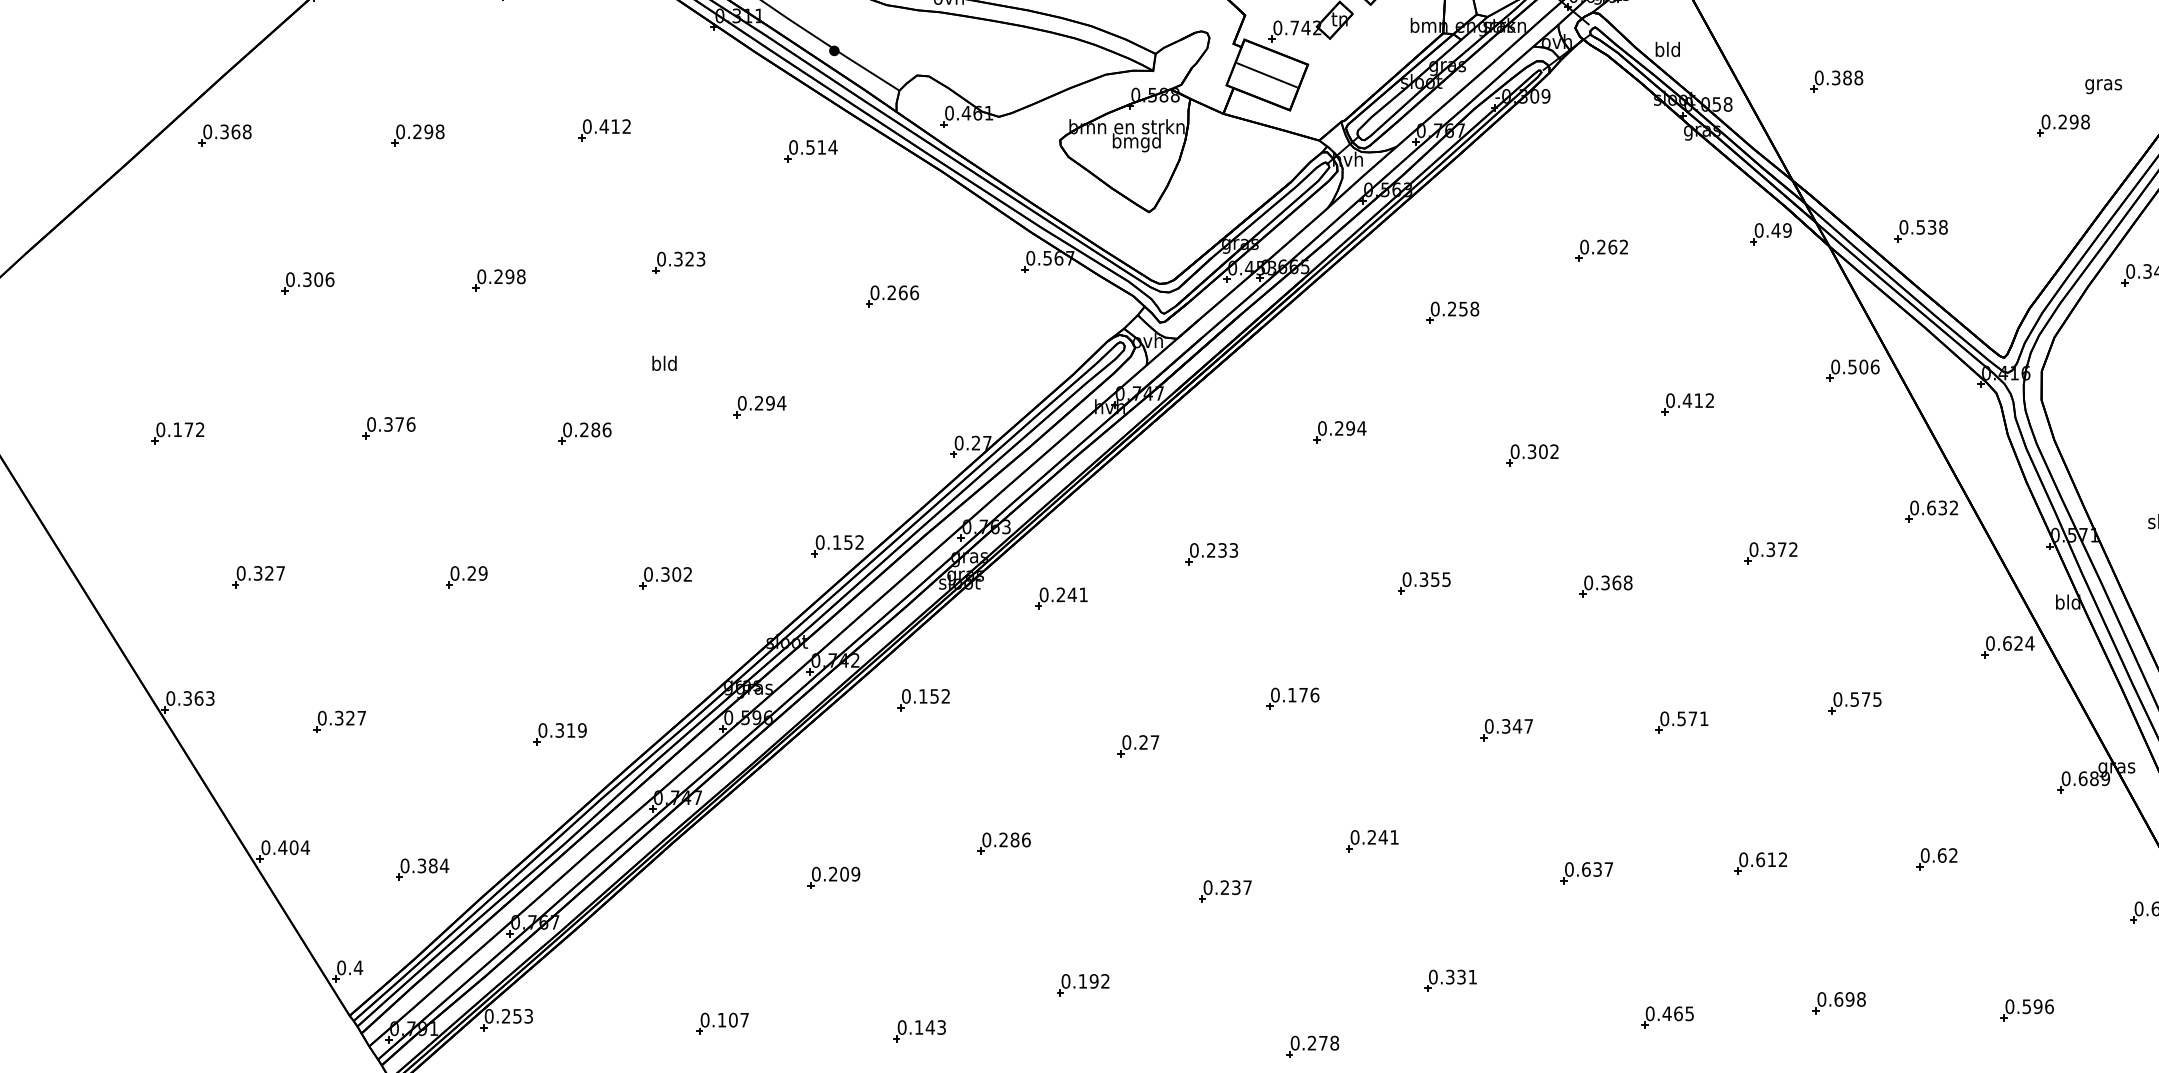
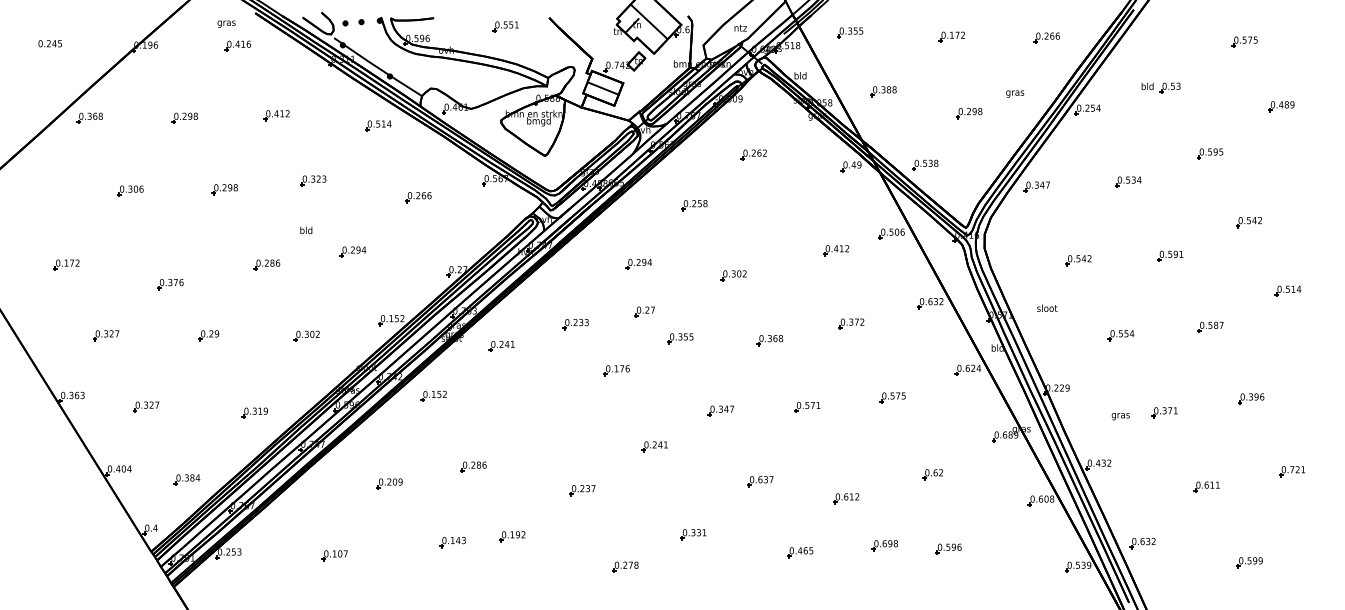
part: (2063, 126) -> (969, 113), moved
part: (1600, 249) -> (753, 154), moved
part: (1688, 404) -> (836, 250), moved
part: (388, 428) -> (170, 284), moved
part: (1292, 698) -> (616, 370), moved
part: (1137, 745) -> (644, 311), moved
part: (1371, 840) -> (654, 446), moved
part: (1761, 862) -> (846, 498), moved
part: (2027, 1009) -> (948, 548), moved
part: (918, 1031) -> (452, 542), moved

